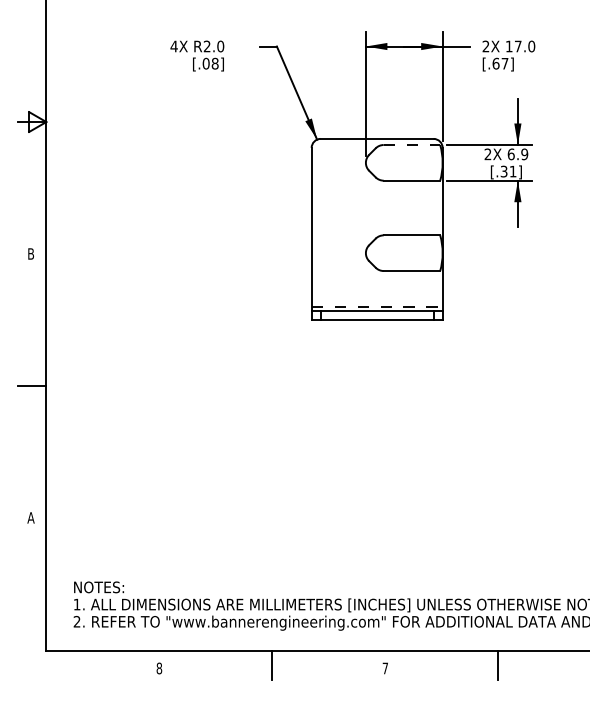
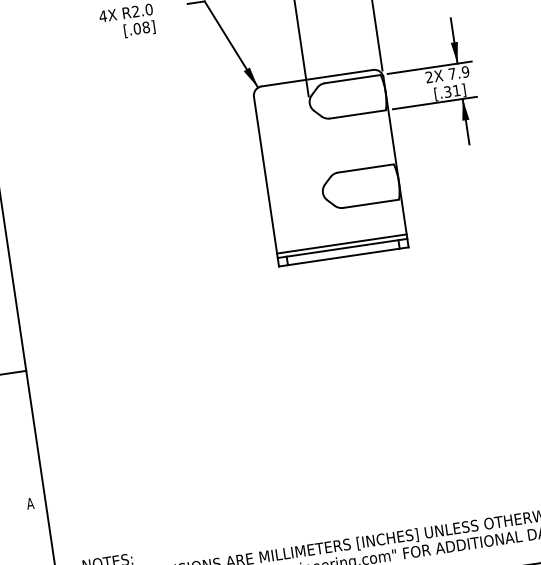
line: (412, 145) -> (353, 79), dashed -> solid
text: (510, 154) -> (451, 74), 6.9 -> 7.9
line: (377, 306) -> (342, 243), dashed -> solid

